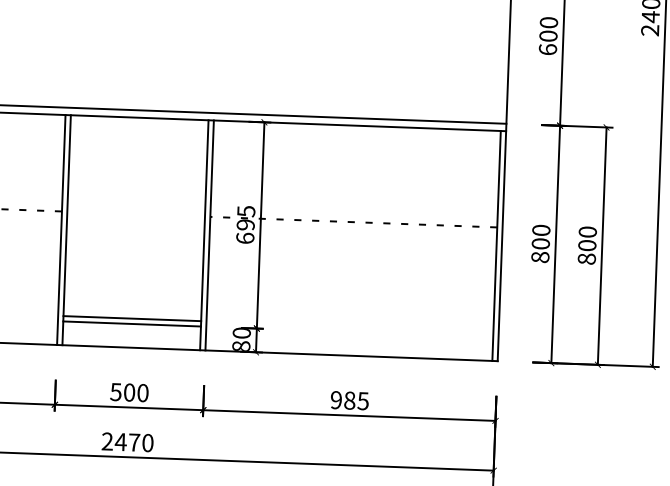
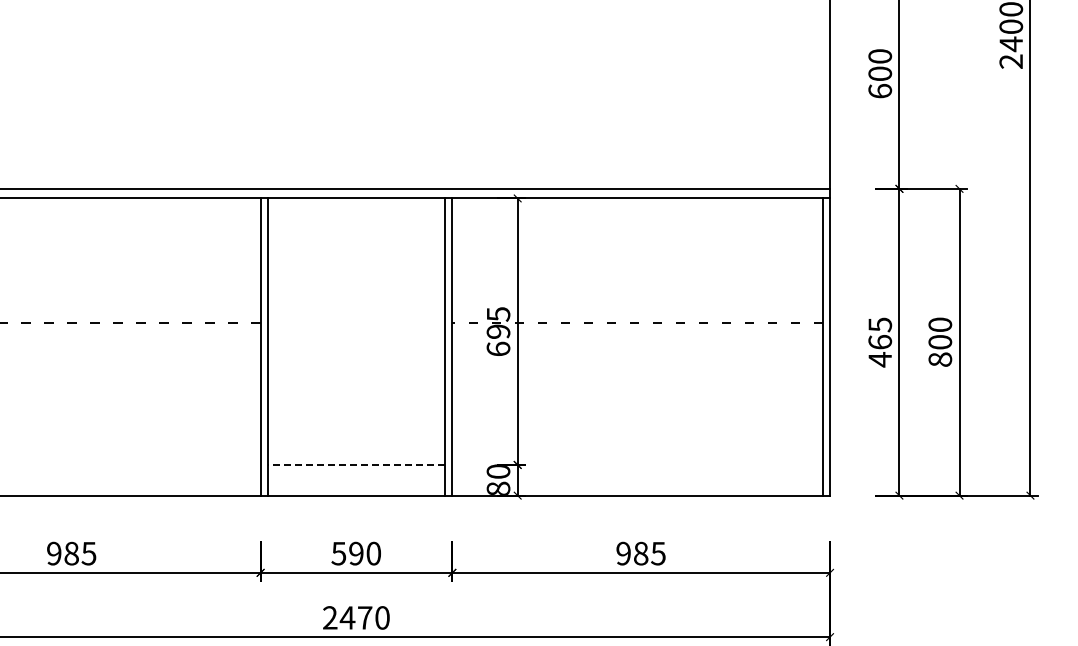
text: (541, 244) -> (880, 342), 800 -> 465
line: (132, 318) -> (356, 458), removed
line: (132, 323) -> (356, 464), solid -> dashed
text: (129, 392) -> (356, 553), 500 -> 590

